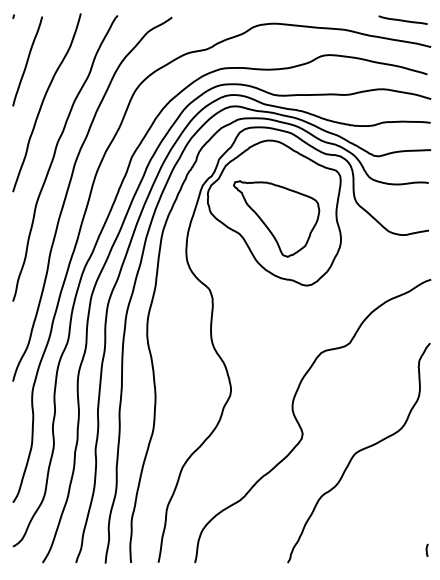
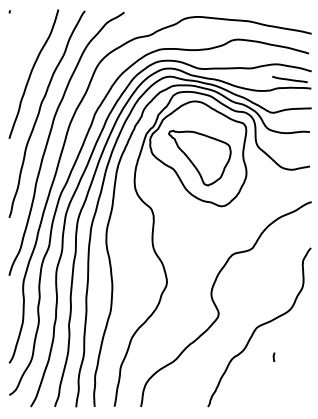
line: (402, 19) -> (289, 78), moved
line: (27, 61) -> (19, 44), removed
line: (426, 549) -> (273, 356), moved

